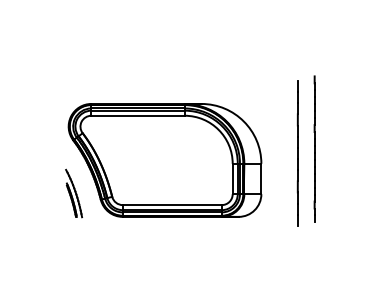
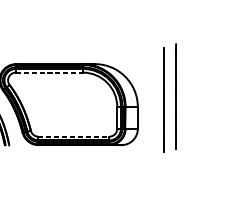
line: (138, 115) -> (49, 72), solid -> dashed
line: (172, 205) -> (74, 136), solid -> dashed

